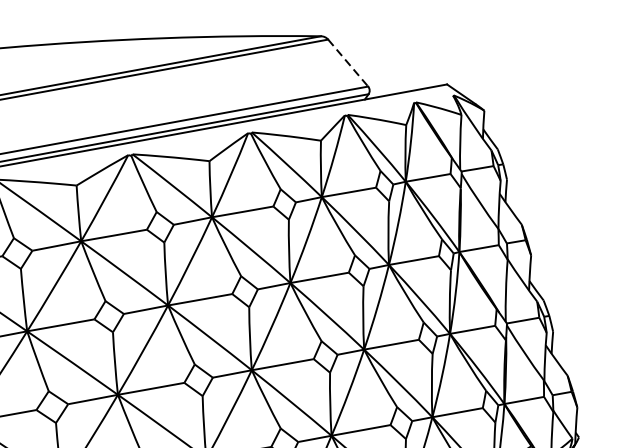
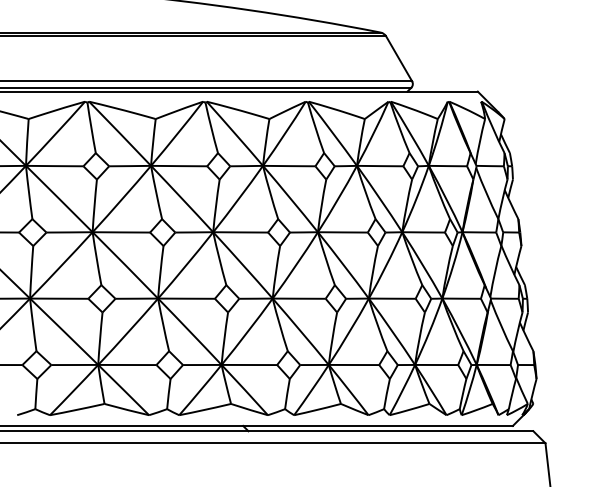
line: (348, 62) -> (399, 58), dashed -> solid

